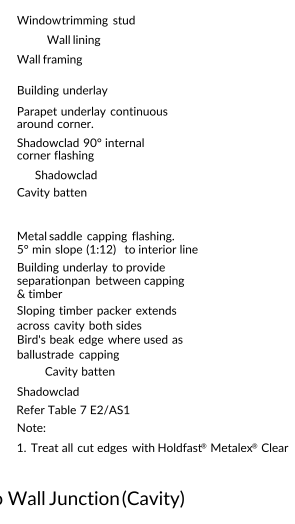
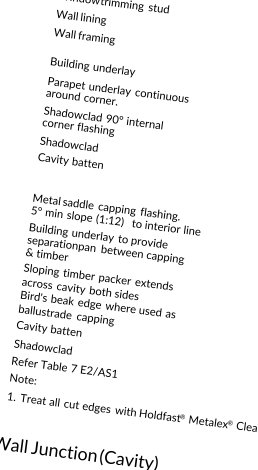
text: (73, 40) -> (81, 17), moved
text: (65, 174) -> (68, 143), moved
text: (79, 372) -> (48, 329), moved

